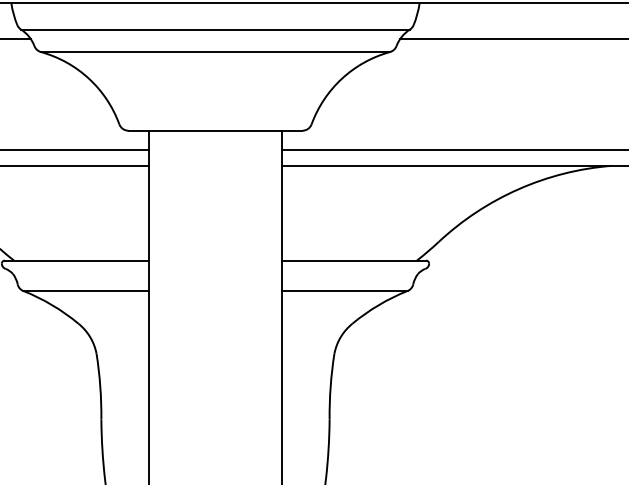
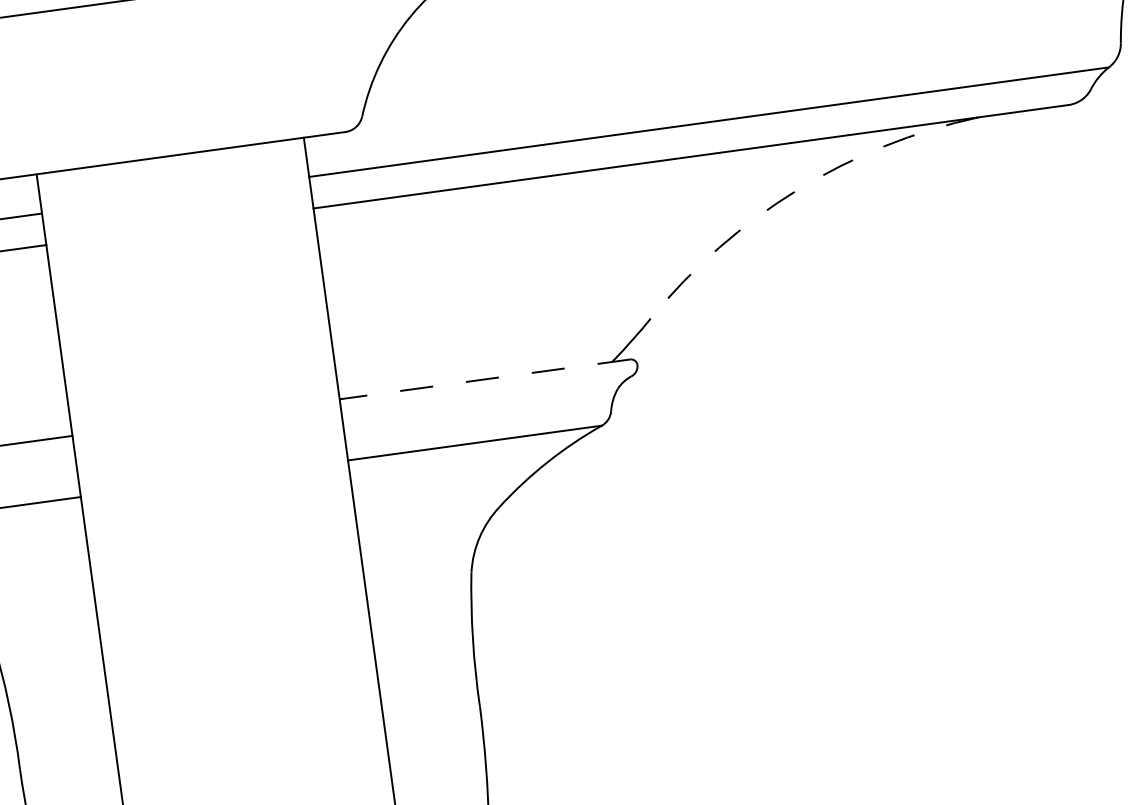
arc: (518, 189) -> (797, 190), solid -> dashed
line: (353, 260) -> (484, 379), solid -> dashed

